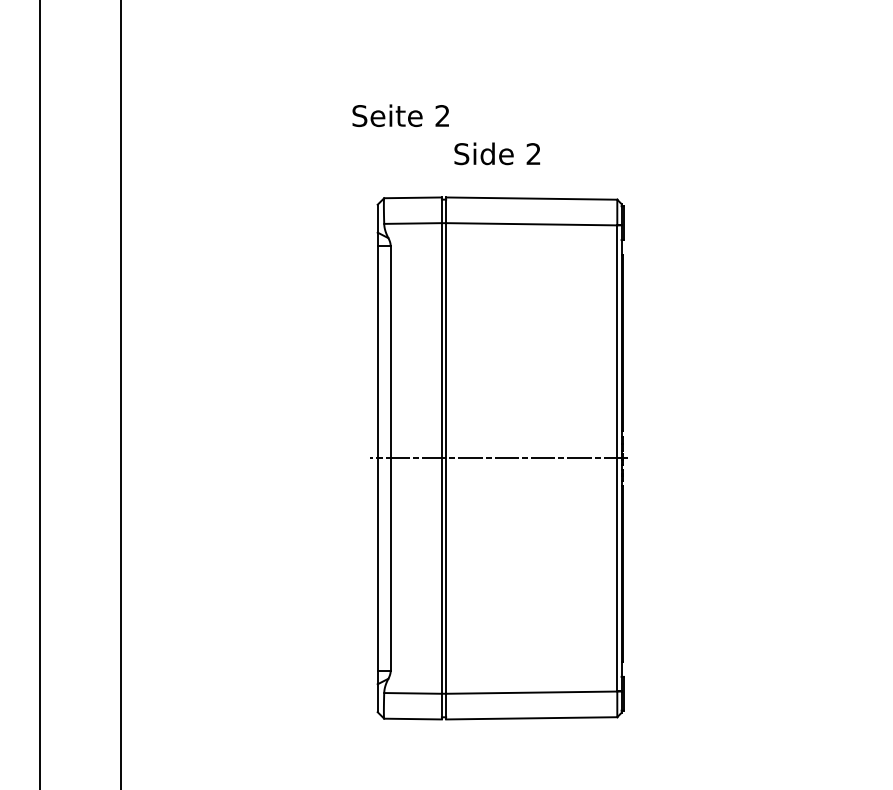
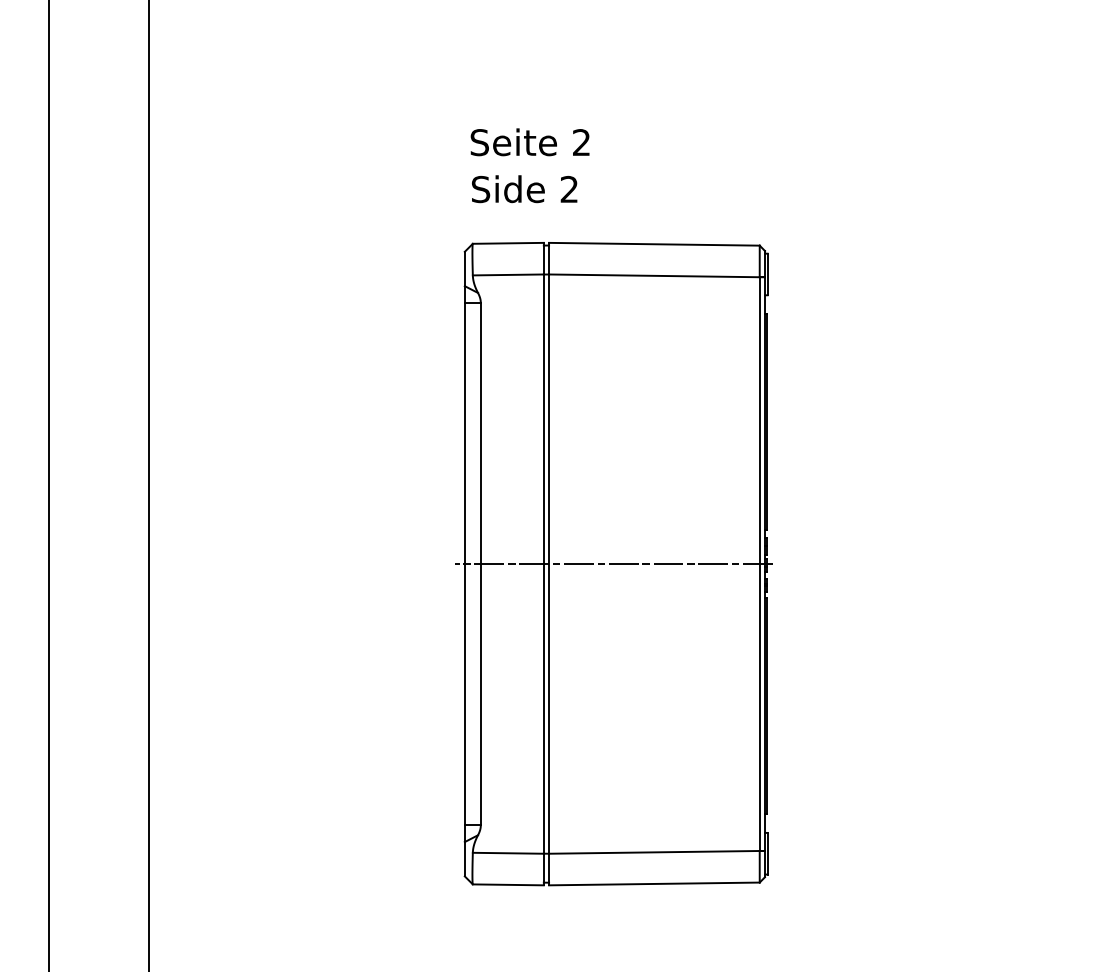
text: (400, 115) -> (529, 141), moved
text: (497, 153) -> (524, 188), moved

